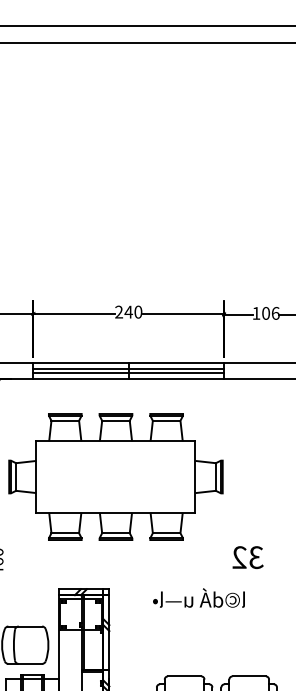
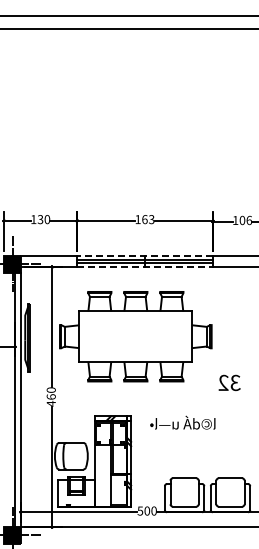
text: (128, 312) -> (144, 219), 240 -> 163
line: (128, 362) -> (144, 255), solid -> dashed
line: (128, 379) -> (144, 267), solid -> dashed
text: (247, 556) -> (229, 382), moved
text: (198, 597) -> (182, 422), moved

